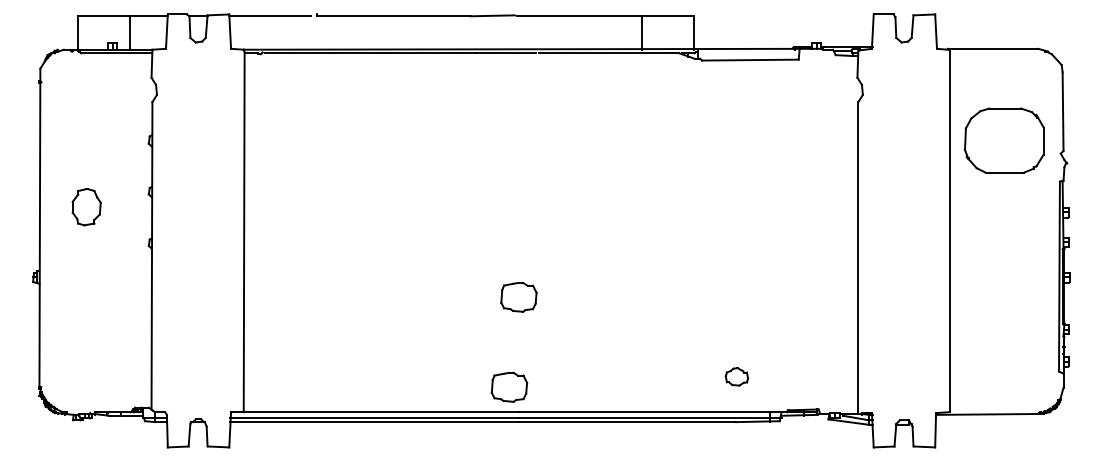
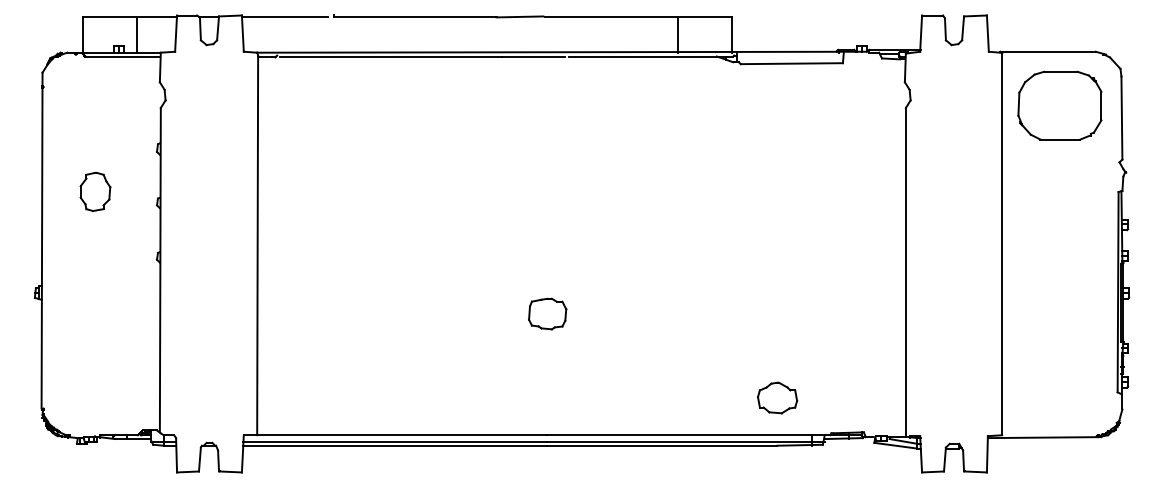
part: (1003, 140) -> (1059, 105), moved
part: (86, 206) -> (95, 191), moved
part: (736, 376) -> (777, 397), size x1.67
part: (509, 386) -> (537, 408), removed

